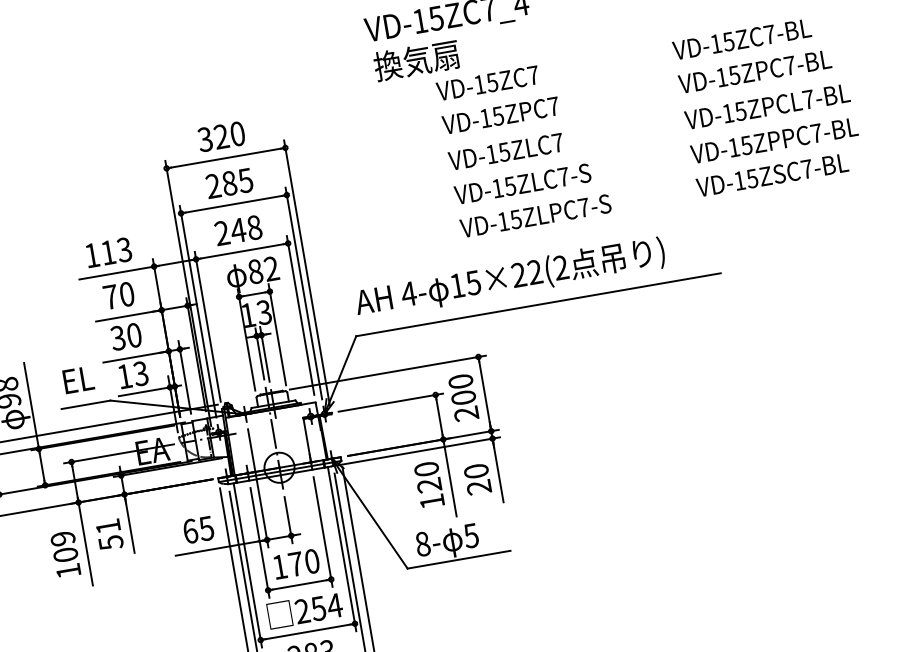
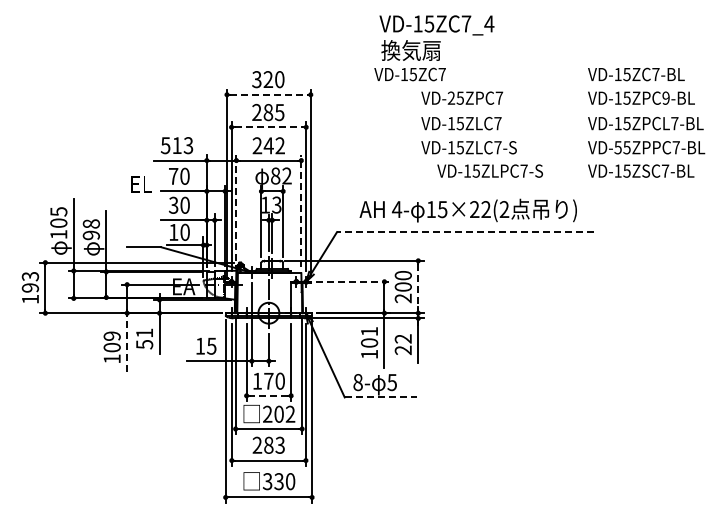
text: (788, 64) -> (665, 97), VD-15ZPC7-BL -> VD-15ZPC9-BL
text: (486, 83) -> (409, 74), moved
text: (485, 117) -> (451, 97), VD-15ZPC7 -> VD-25ZPC7
text: (733, 147) -> (617, 147), VD-15ZPPC7-BL -> VD-55ZPPC7-BL
line: (225, 157) -> (268, 94), solid -> dashed
line: (234, 204) -> (269, 127), solid -> dashed
text: (534, 215) -> (489, 170), moved
text: (253, 227) -> (279, 145), 248 -> 242
text: (91, 255) -> (165, 145), 113 -> 513
text: (508, 278) -> (467, 210), moved
line: (538, 305) -> (465, 232), solid -> dashed
line: (300, 314) -> (301, 210), solid -> dashed
line: (207, 327) -> (236, 208), solid -> dashed
text: (140, 374) -> (184, 232), 13 -> 10
text: (78, 380) -> (141, 184), moved
line: (485, 394) -> (418, 287), solid -> dashed
line: (390, 402) -> (352, 281), solid -> dashed
text: (475, 470) -> (402, 338), 20 -> 22
text: (428, 477) -> (369, 337), 120 -> 101
text: (190, 530) -> (200, 345), 65 -> 15
line: (85, 542) -> (127, 341), solid -> dashed
line: (459, 559) -> (381, 397), solid -> dashed
line: (299, 584) -> (268, 395), solid -> dashed
text: (326, 606) -> (284, 413), 254 -> 202

